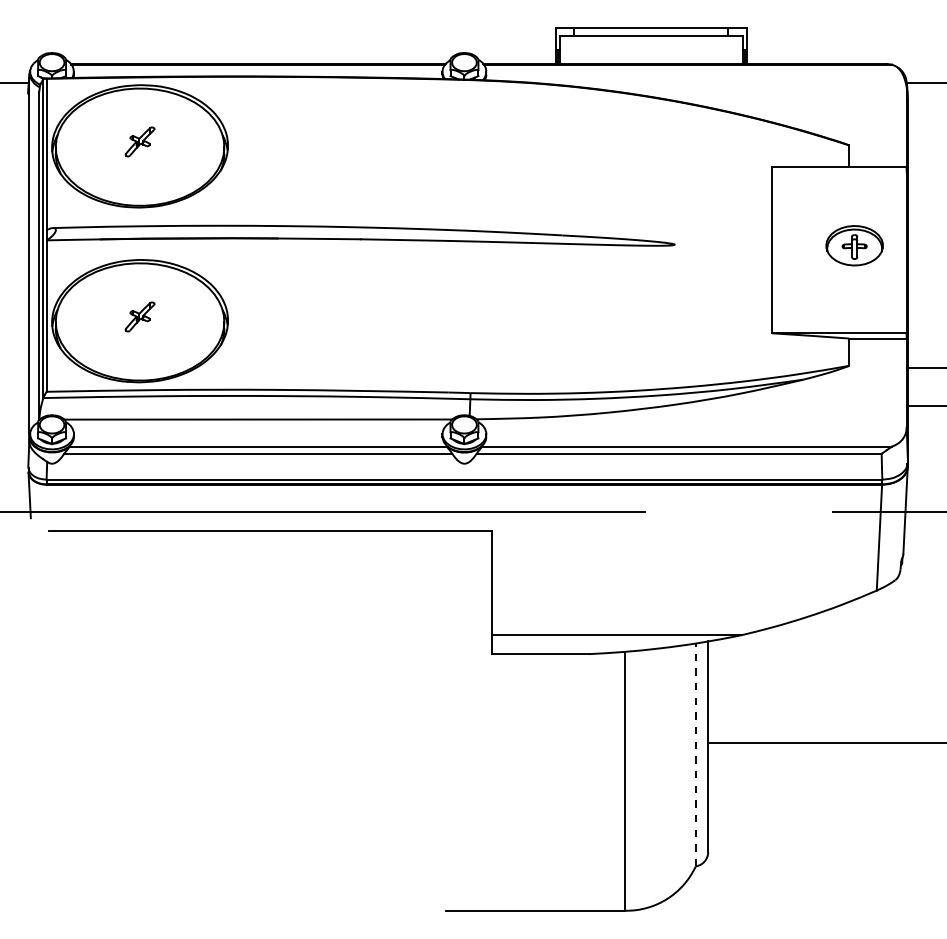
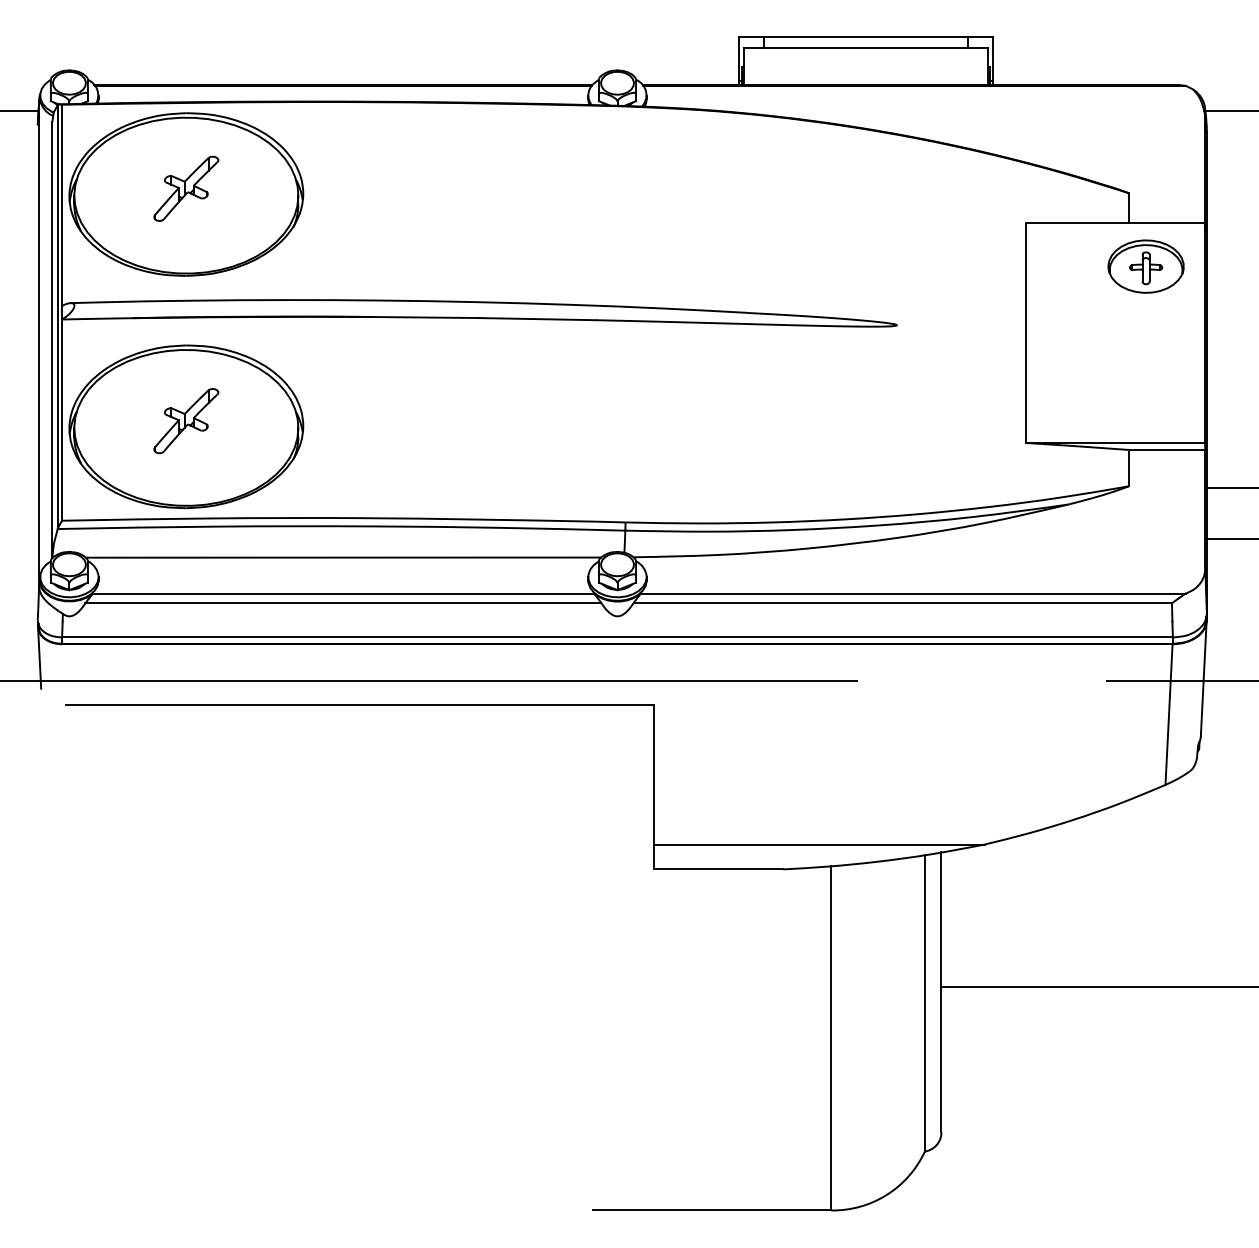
part: (140, 141) -> (186, 188), size x1.67
part: (854, 245) -> (1145, 266), moved
part: (140, 317) -> (186, 421), size x1.67
line: (695, 754) -> (924, 1002), dashed -> solid

